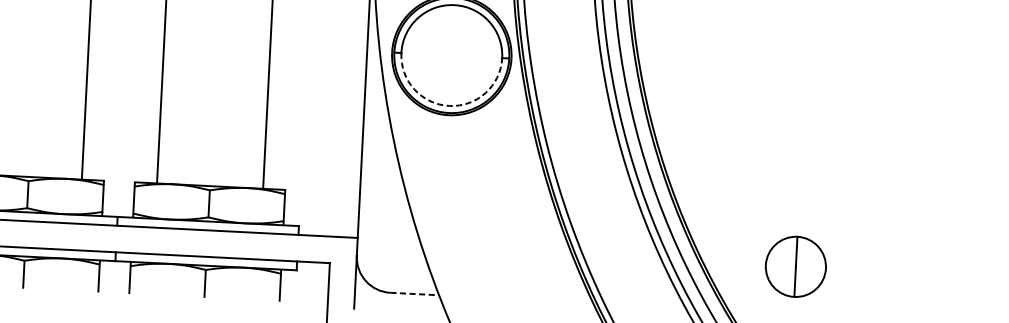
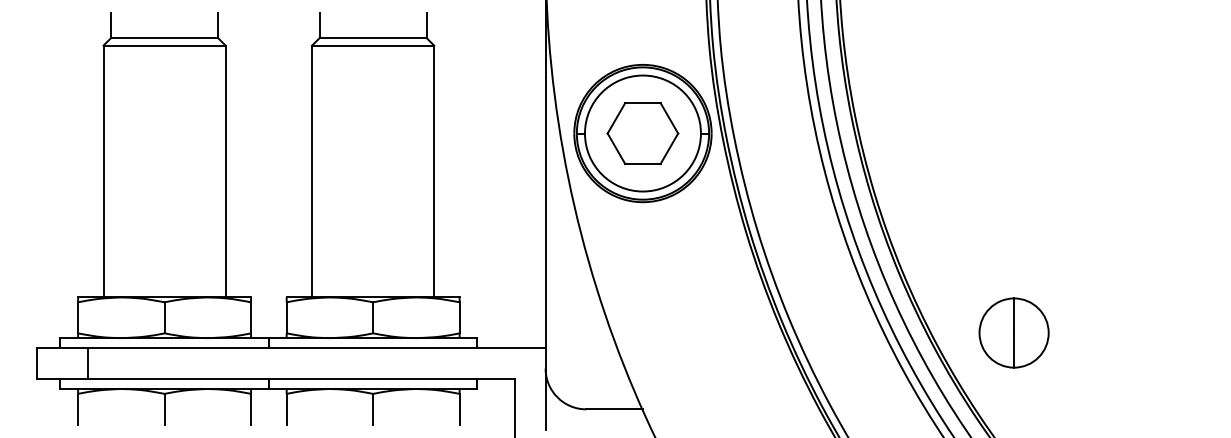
part: (451, 55) -> (642, 133), added
arc: (448, 105) -> (642, 191), dashed -> solid
part: (795, 266) -> (1013, 332), moved
line: (414, 294) -> (614, 409), dashed -> solid

